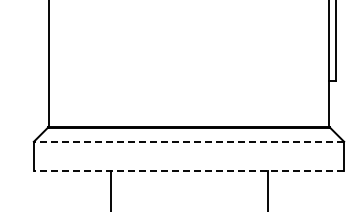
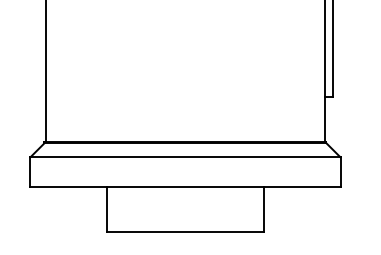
line: (188, 141) -> (184, 157), dashed -> solid
line: (188, 170) -> (184, 186), dashed -> solid

